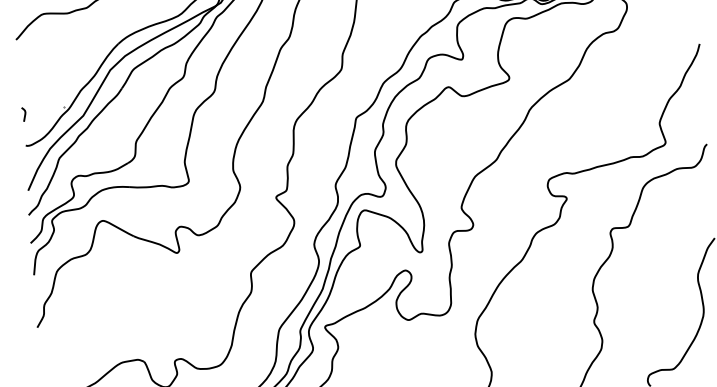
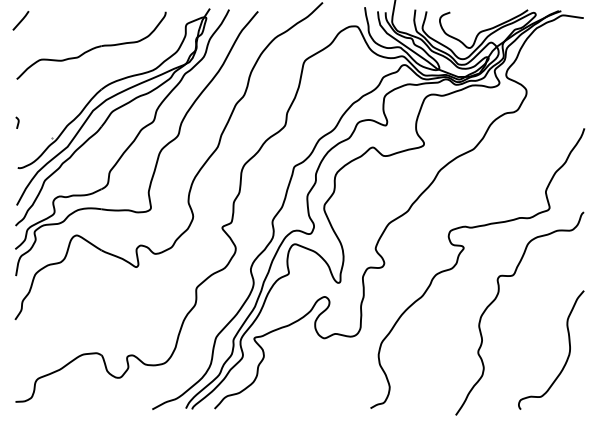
curve: (24, 114) -> (17, 122), moved

